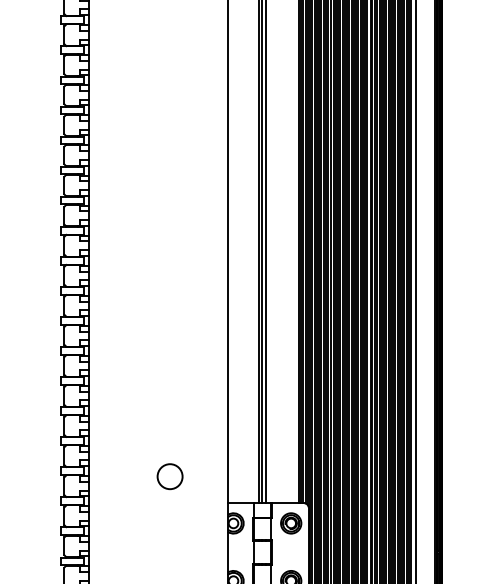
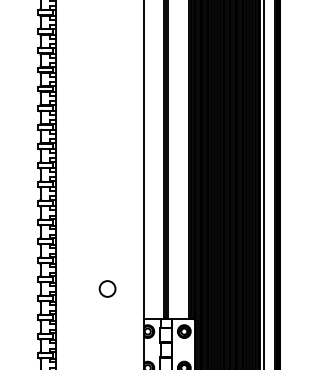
circle: (169, 475) -> (107, 288), moved

